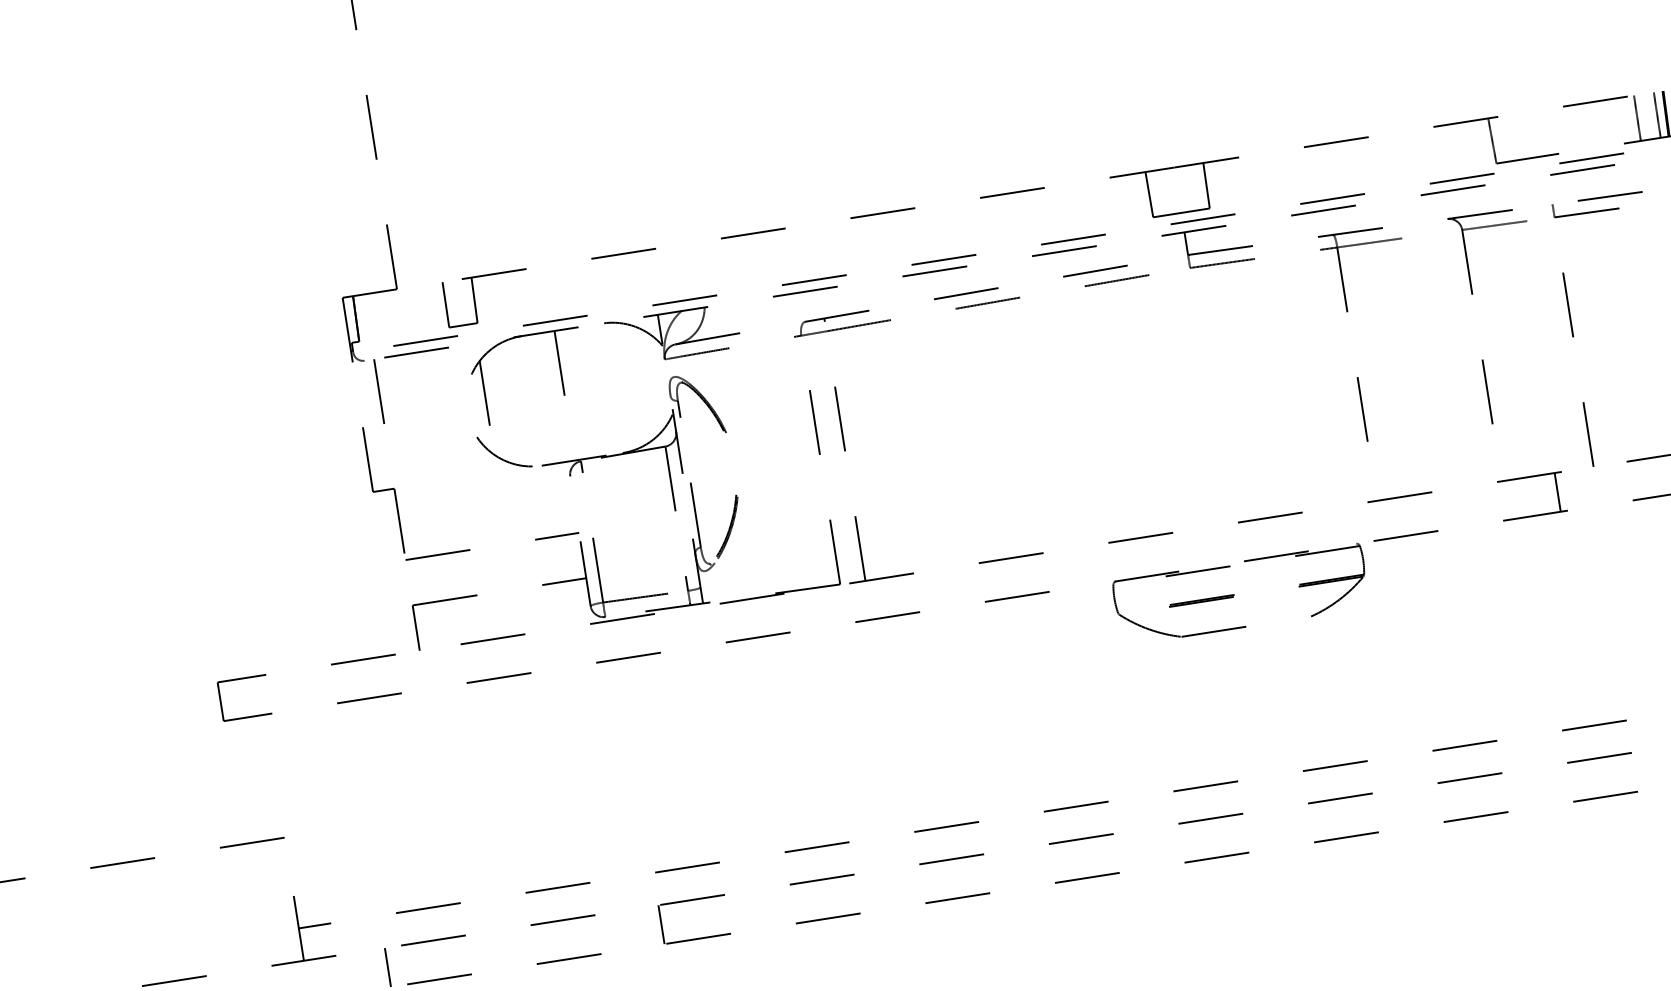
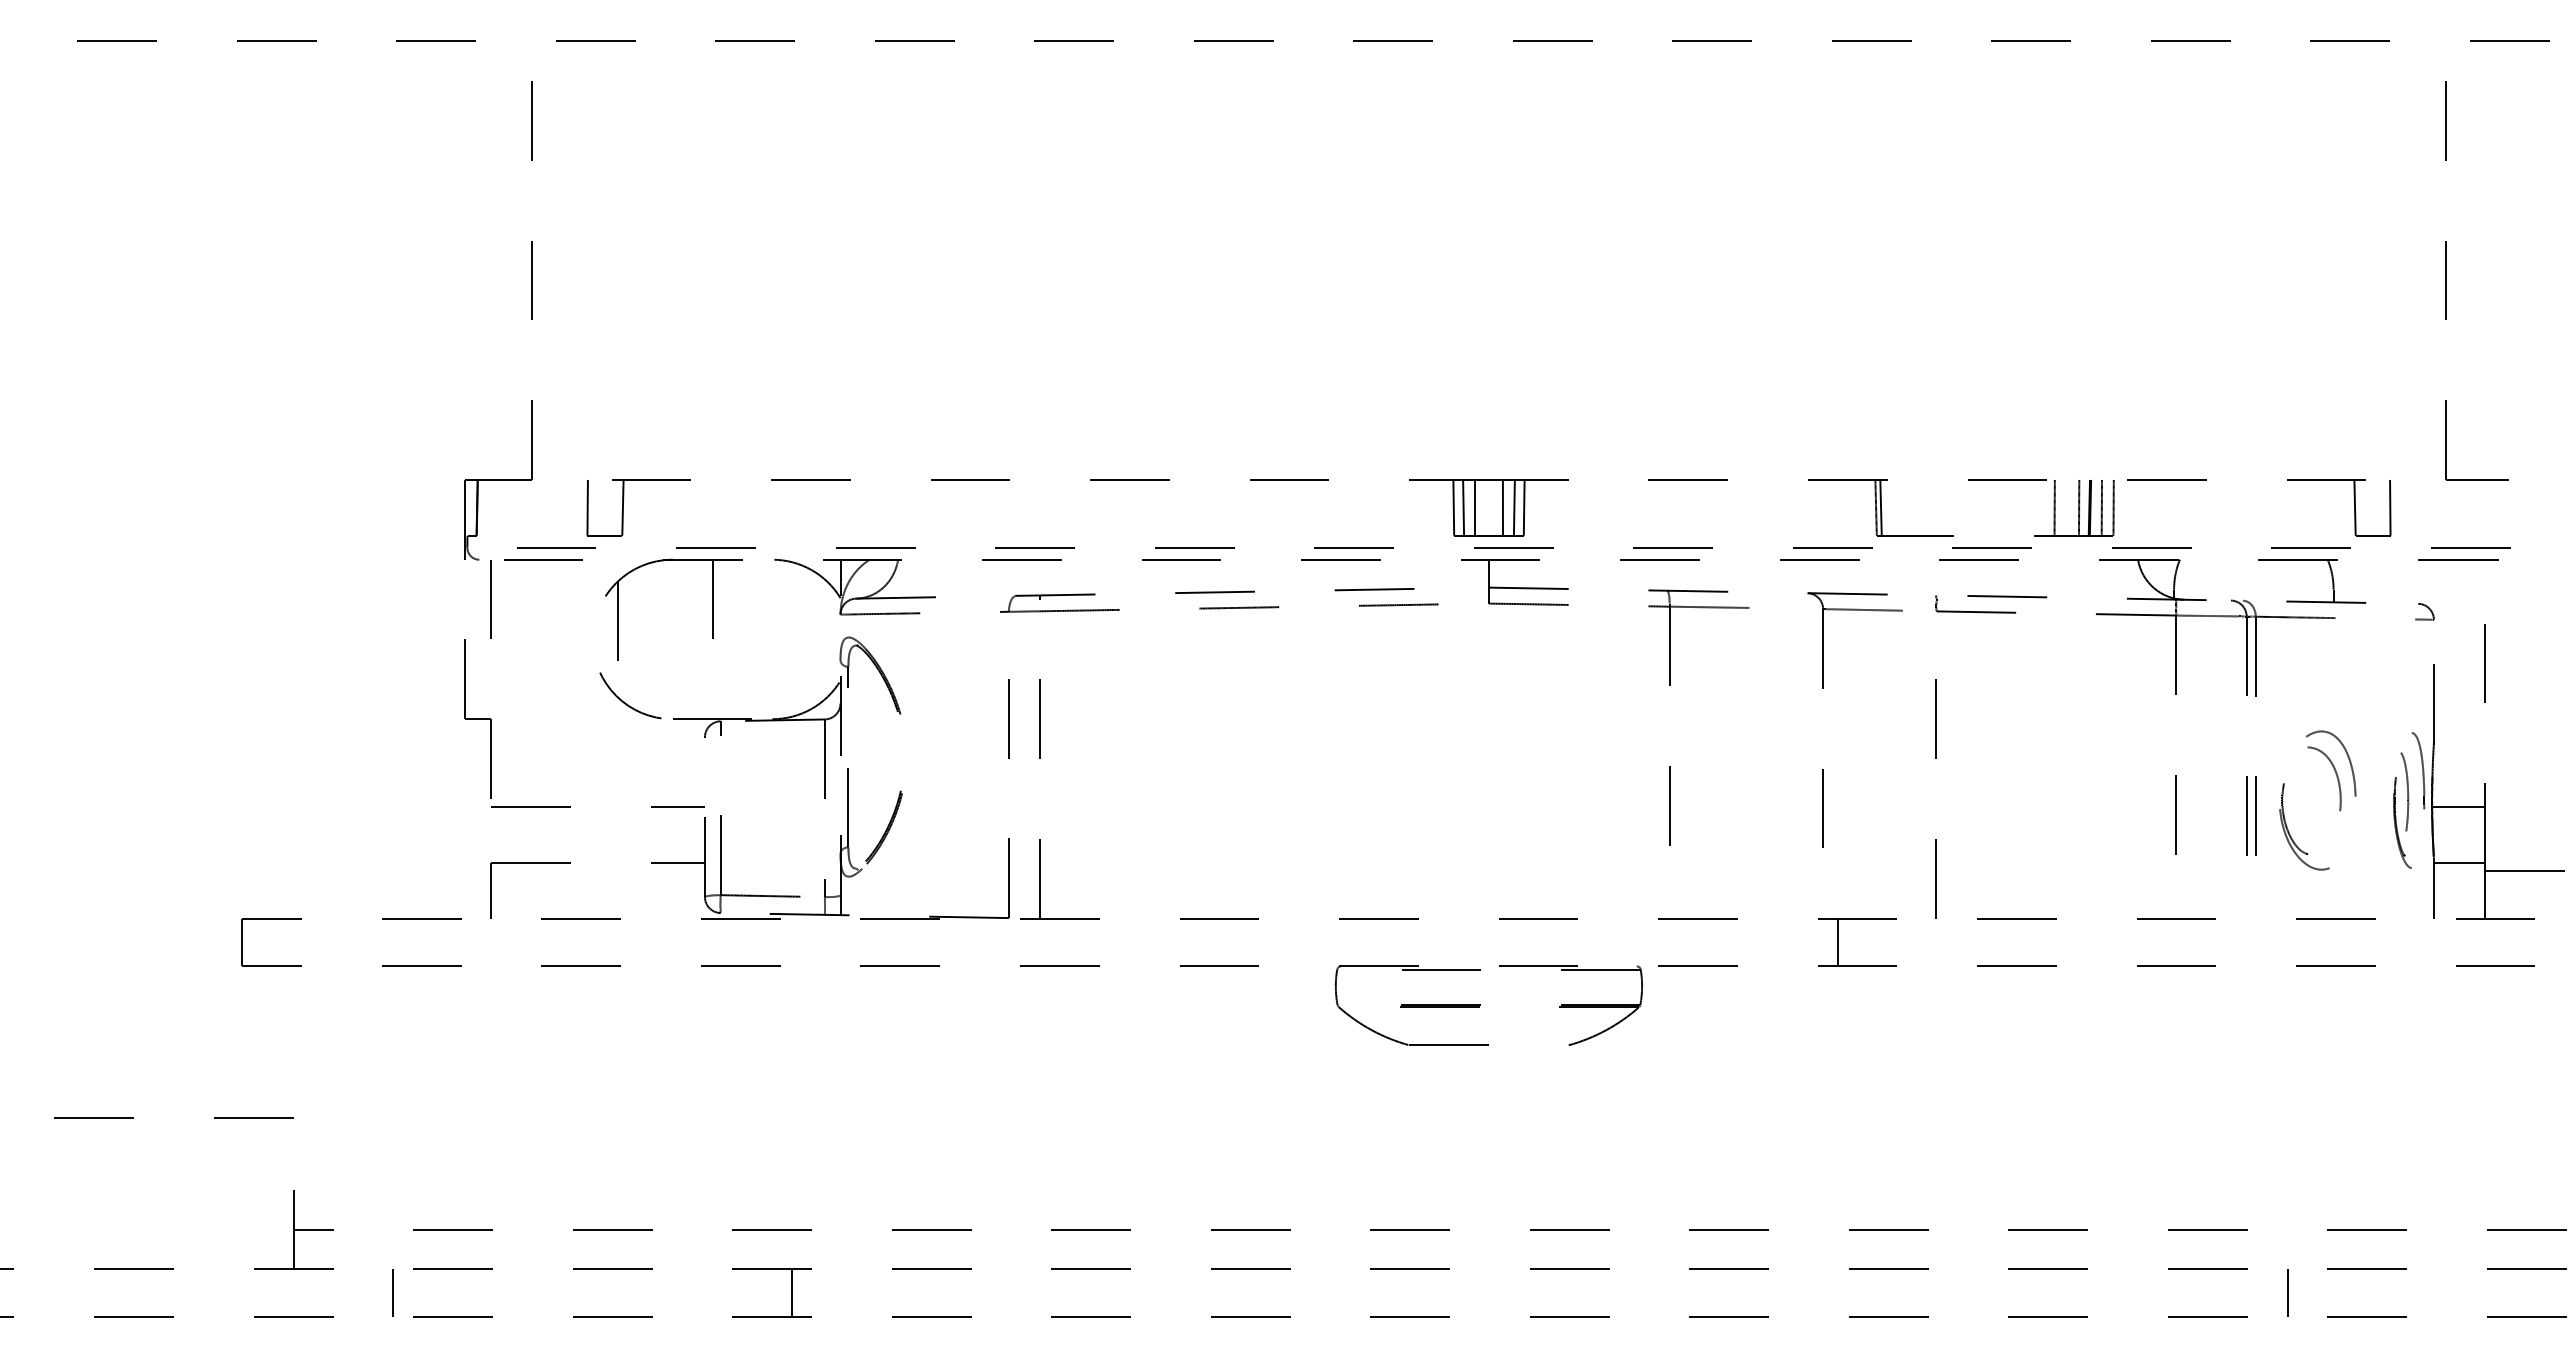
line: (1495, 140) -> (1880, 507), added
line: (1197, 186) -> (1513, 507), added
line: (1188, 188) -> (1502, 507), added
line: (1166, 191) -> (1475, 507), added
line: (1157, 193) -> (1463, 507), added
line: (1557, 492) -> (1837, 942), moved
line: (661, 924) -> (792, 1293), moved

